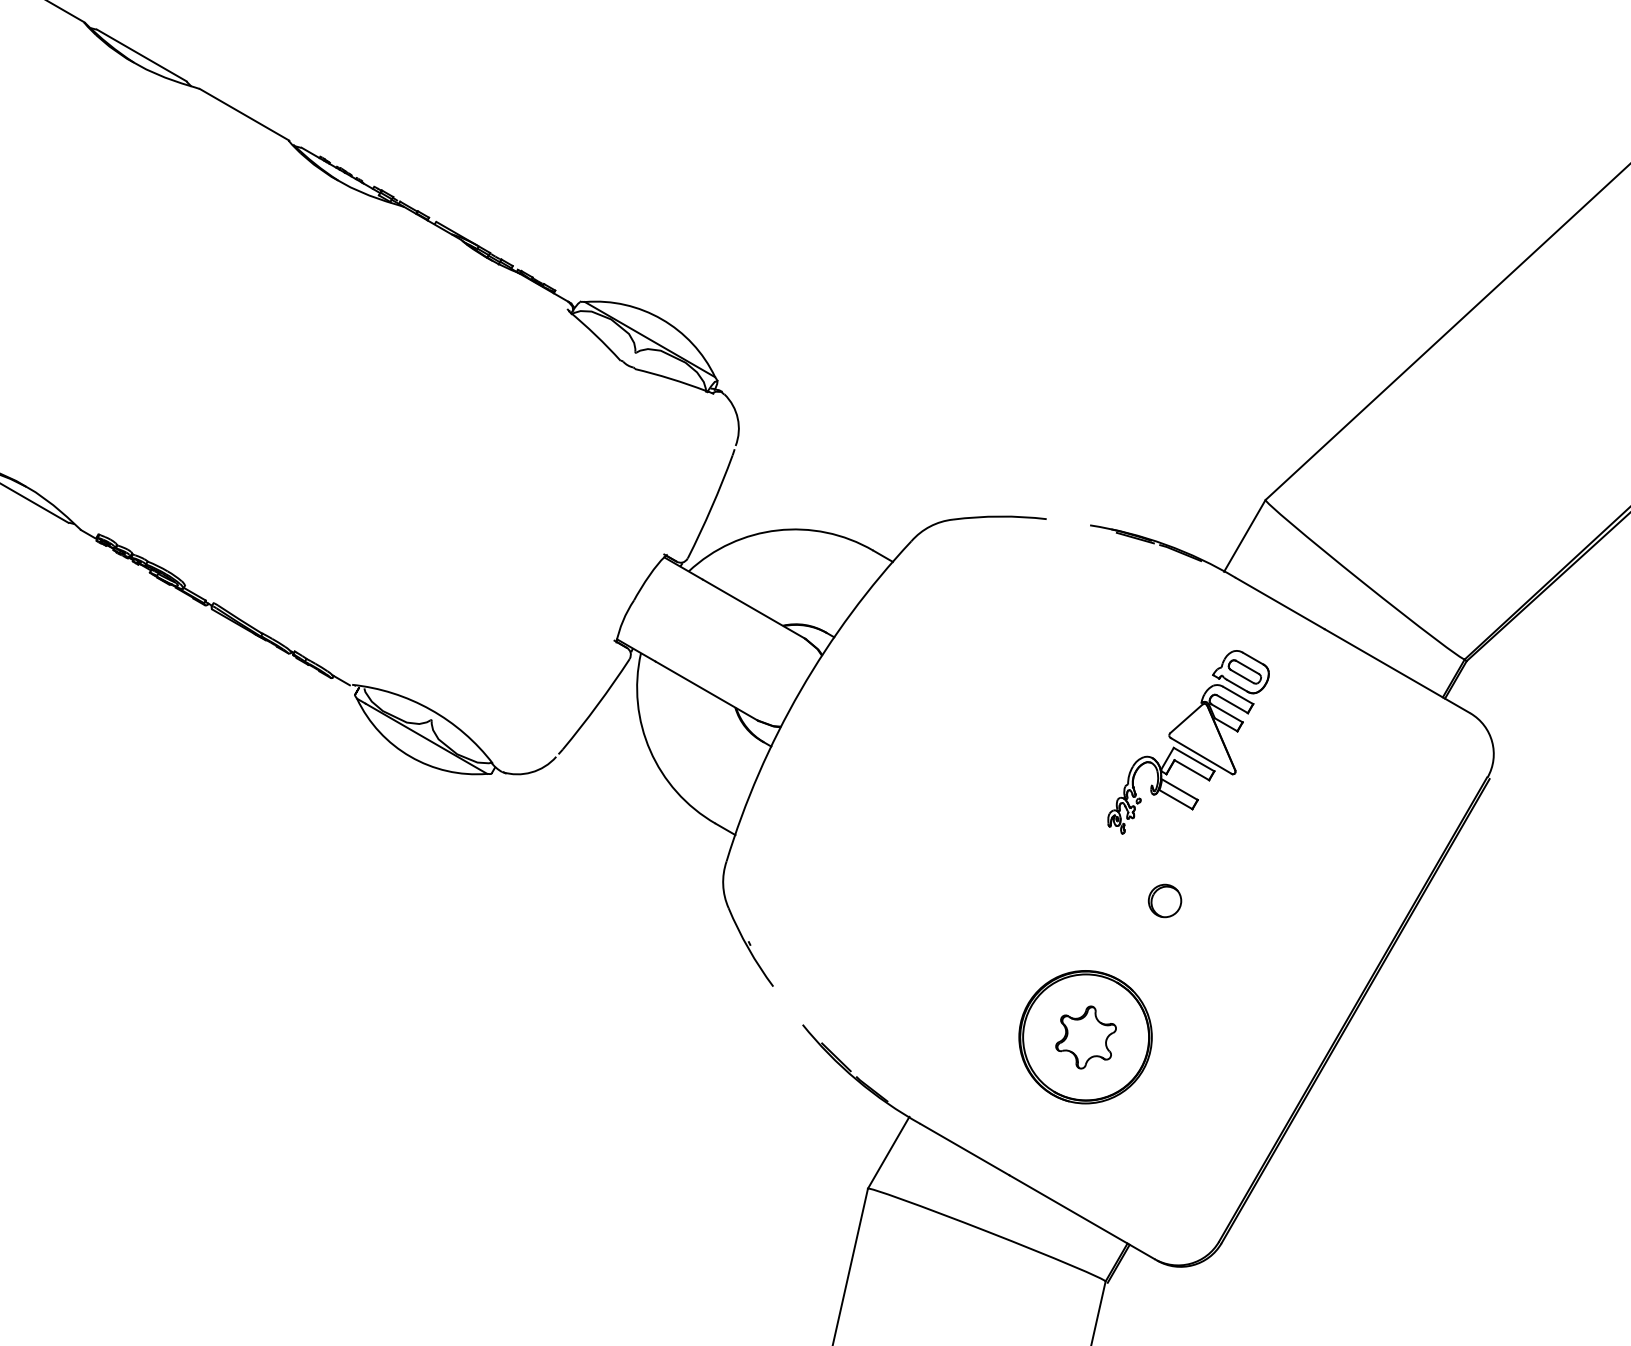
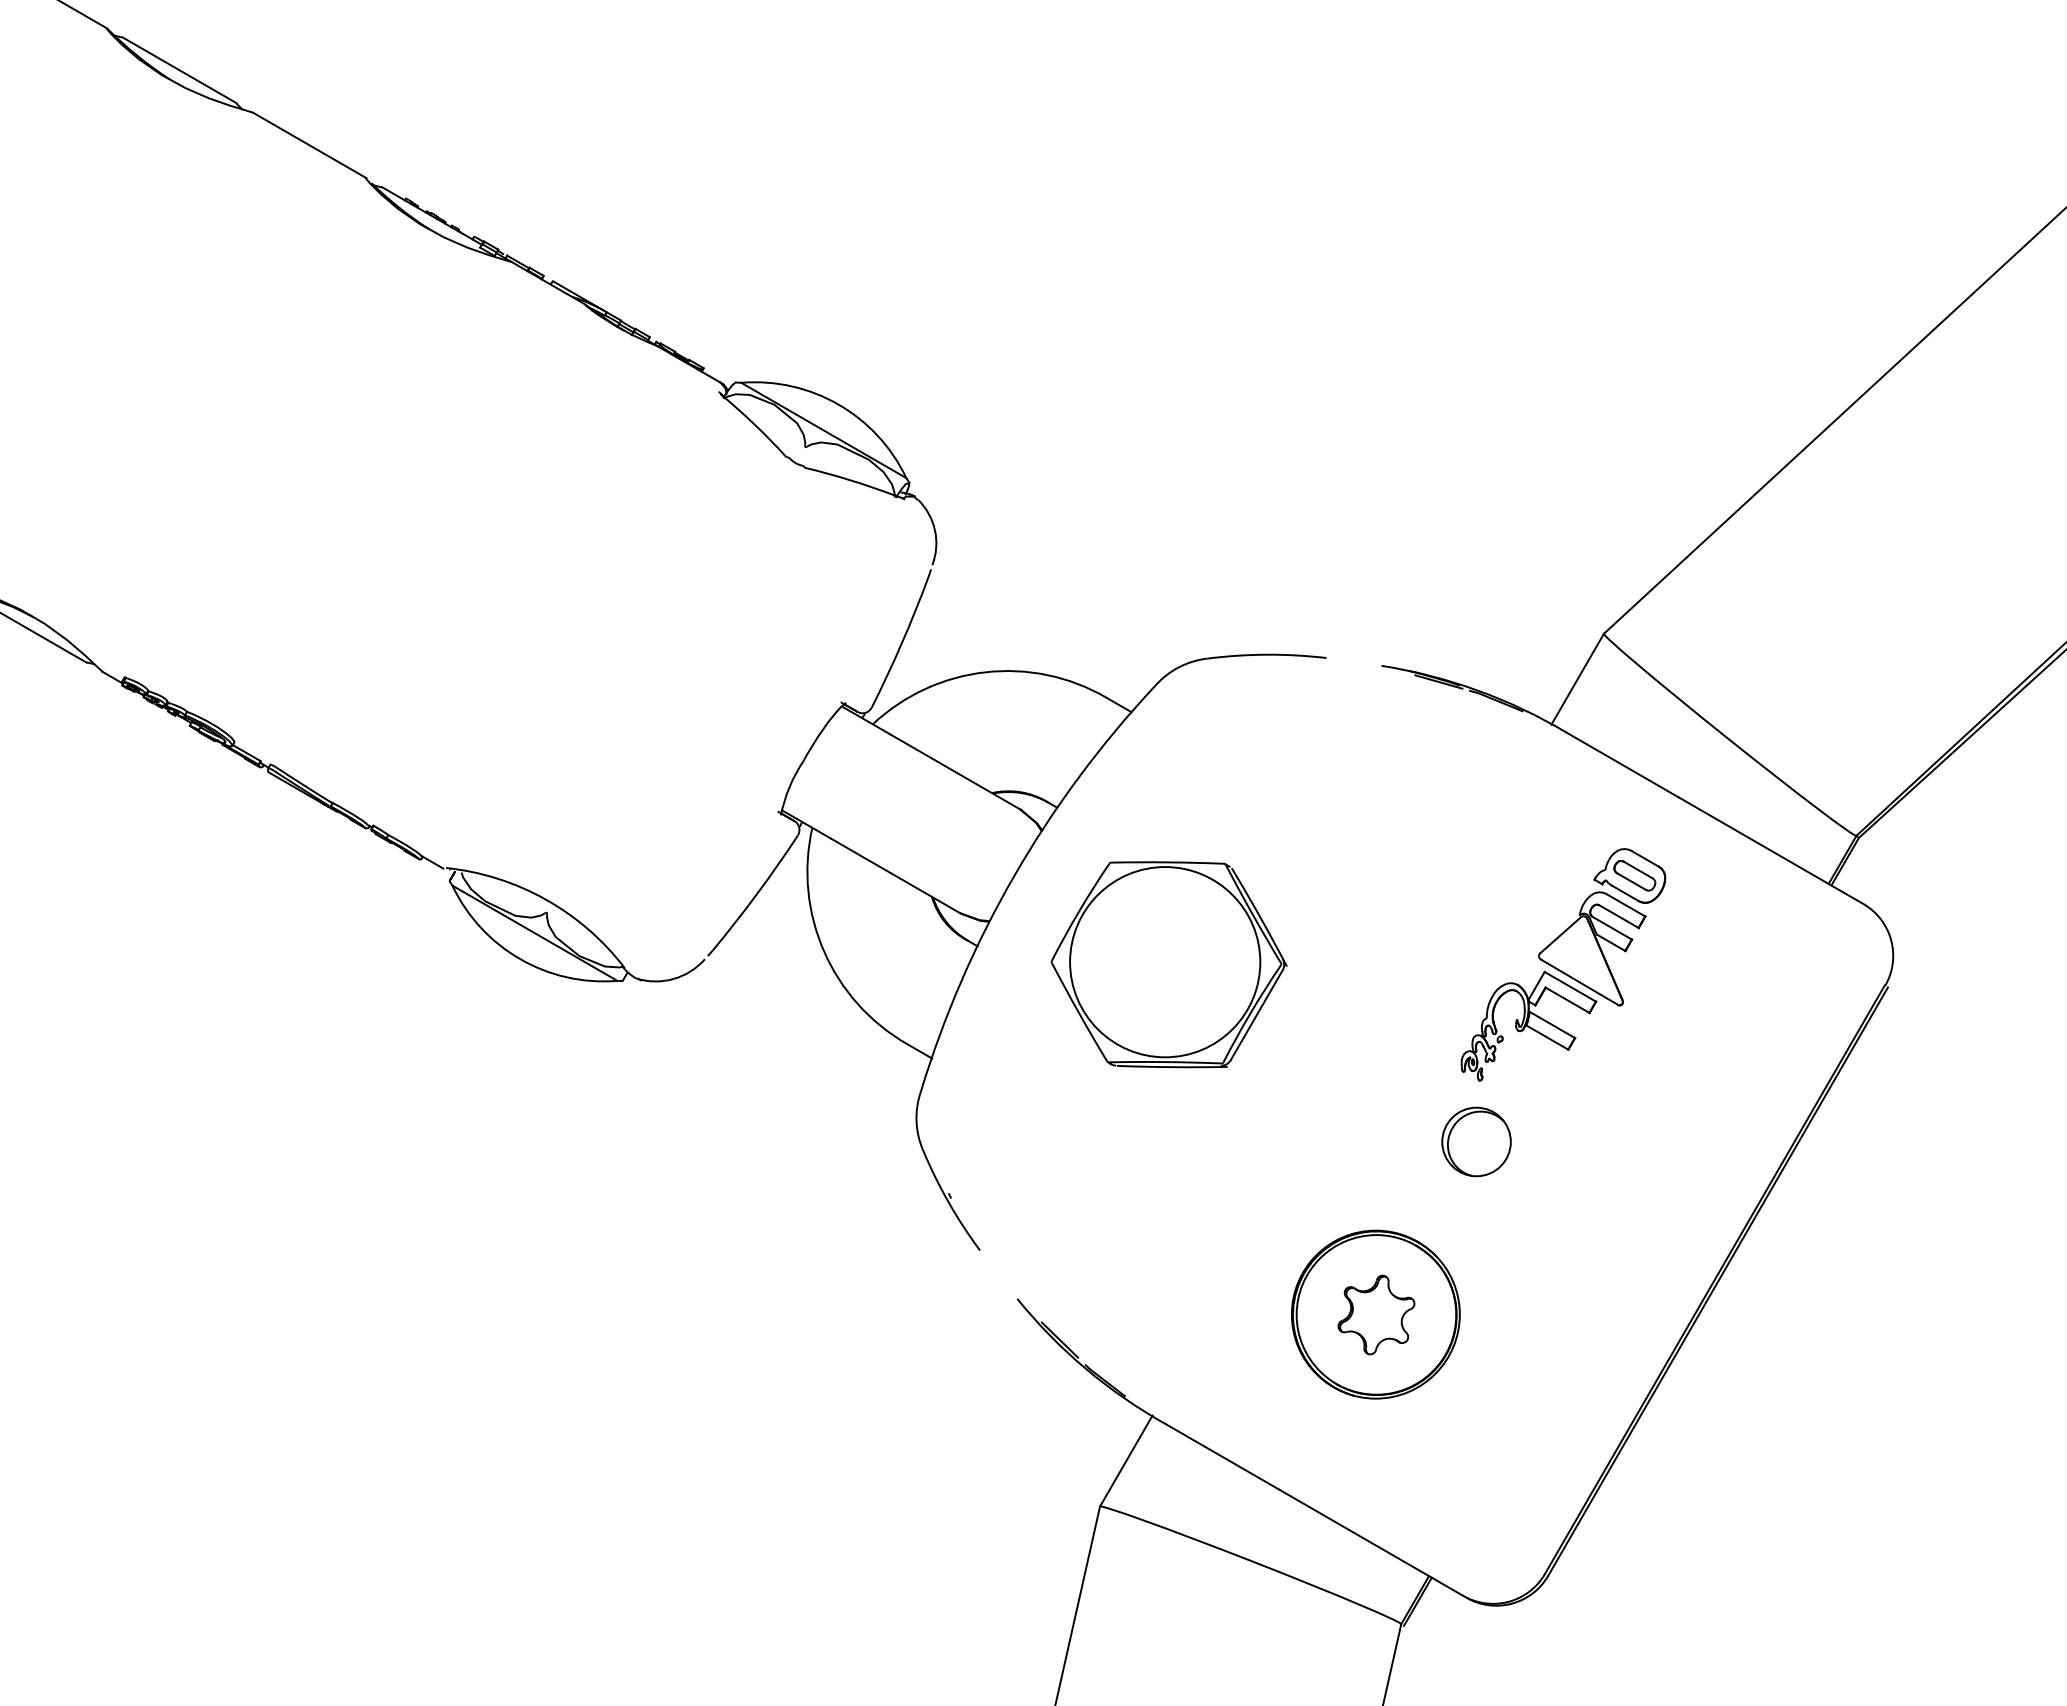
part: (1188, 742) -> (1563, 965), moved
part: (922, 760) -> (1169, 963), added
part: (1164, 900) -> (1475, 1141), size x1.67

